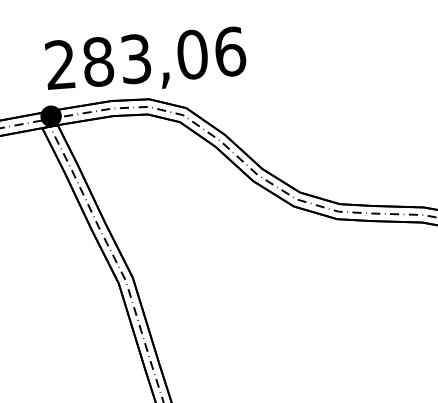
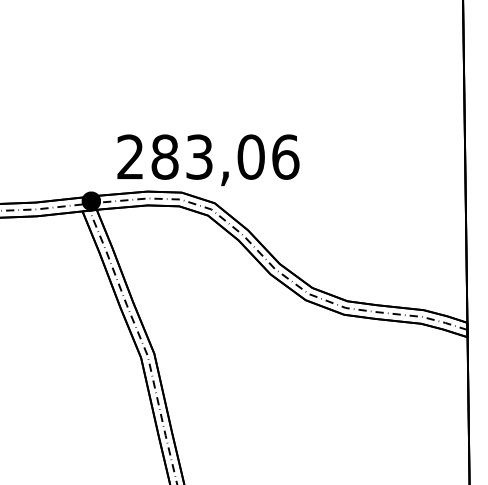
text: (146, 60) -> (208, 159), moved

